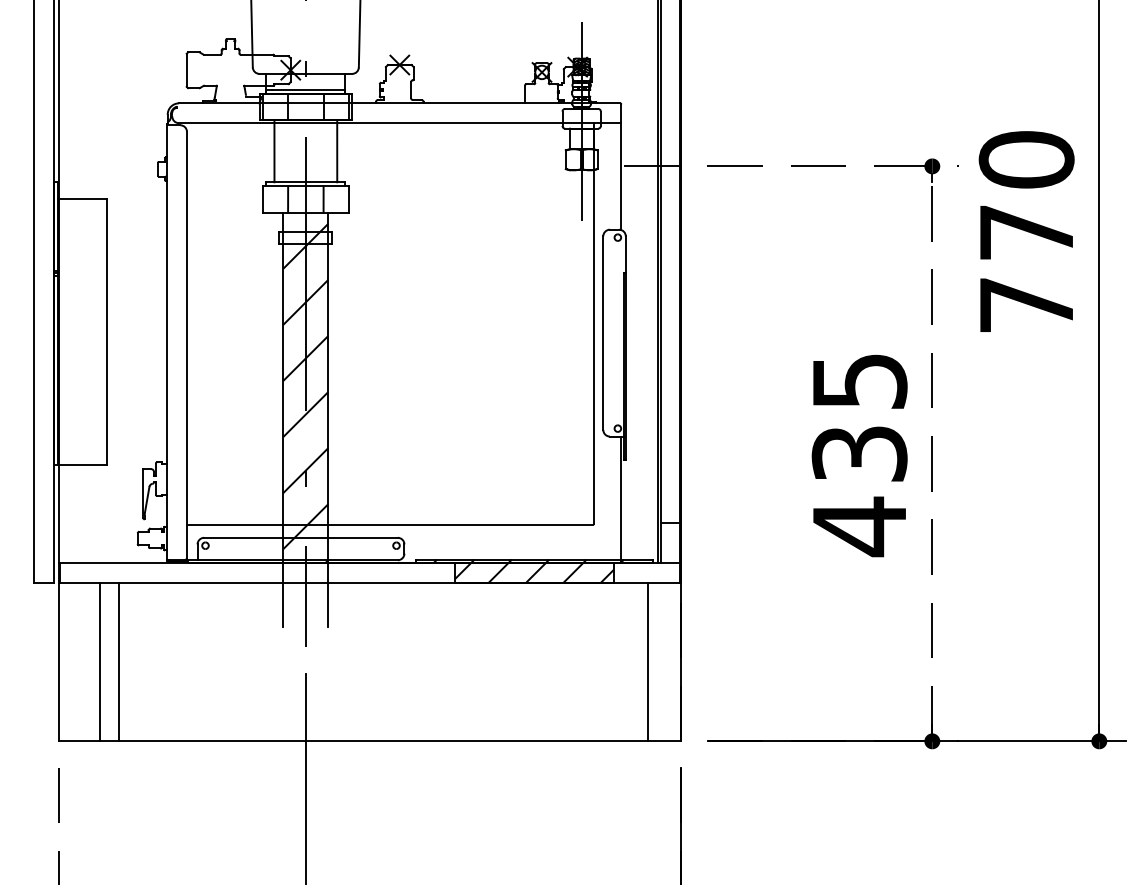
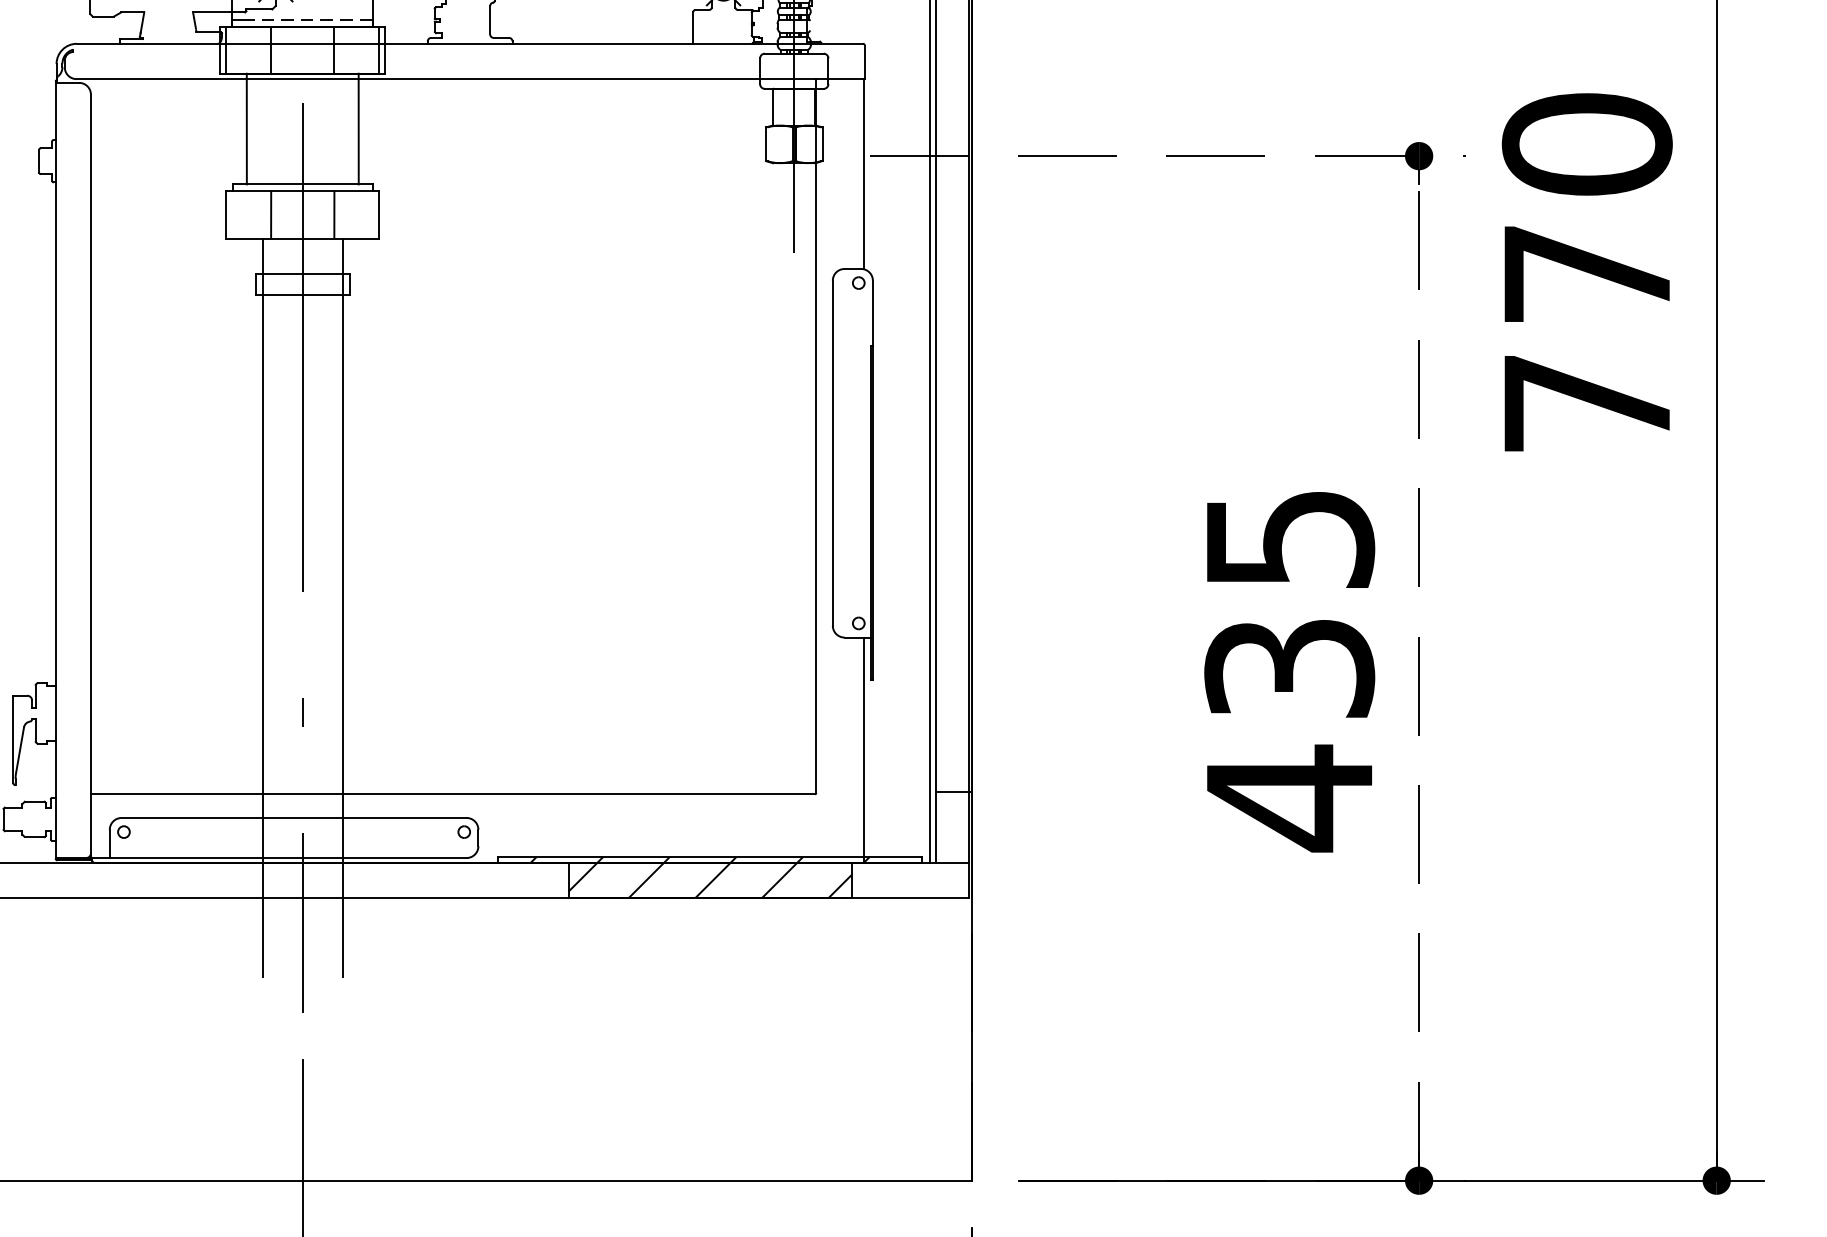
line: (308, 89) -> (307, 19), solid -> dashed
hatch: (305, 387) -> (302, 550), removed
line: (648, 661) -> (913, 1038), removed

